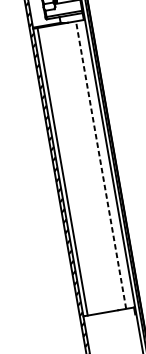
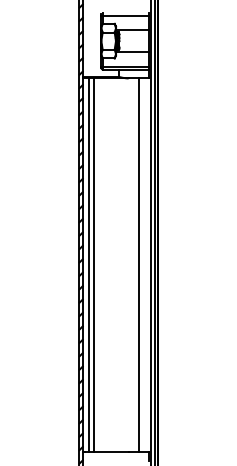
line: (100, 165) -> (138, 265), dashed -> solid
line: (66, 170) -> (94, 264), added

